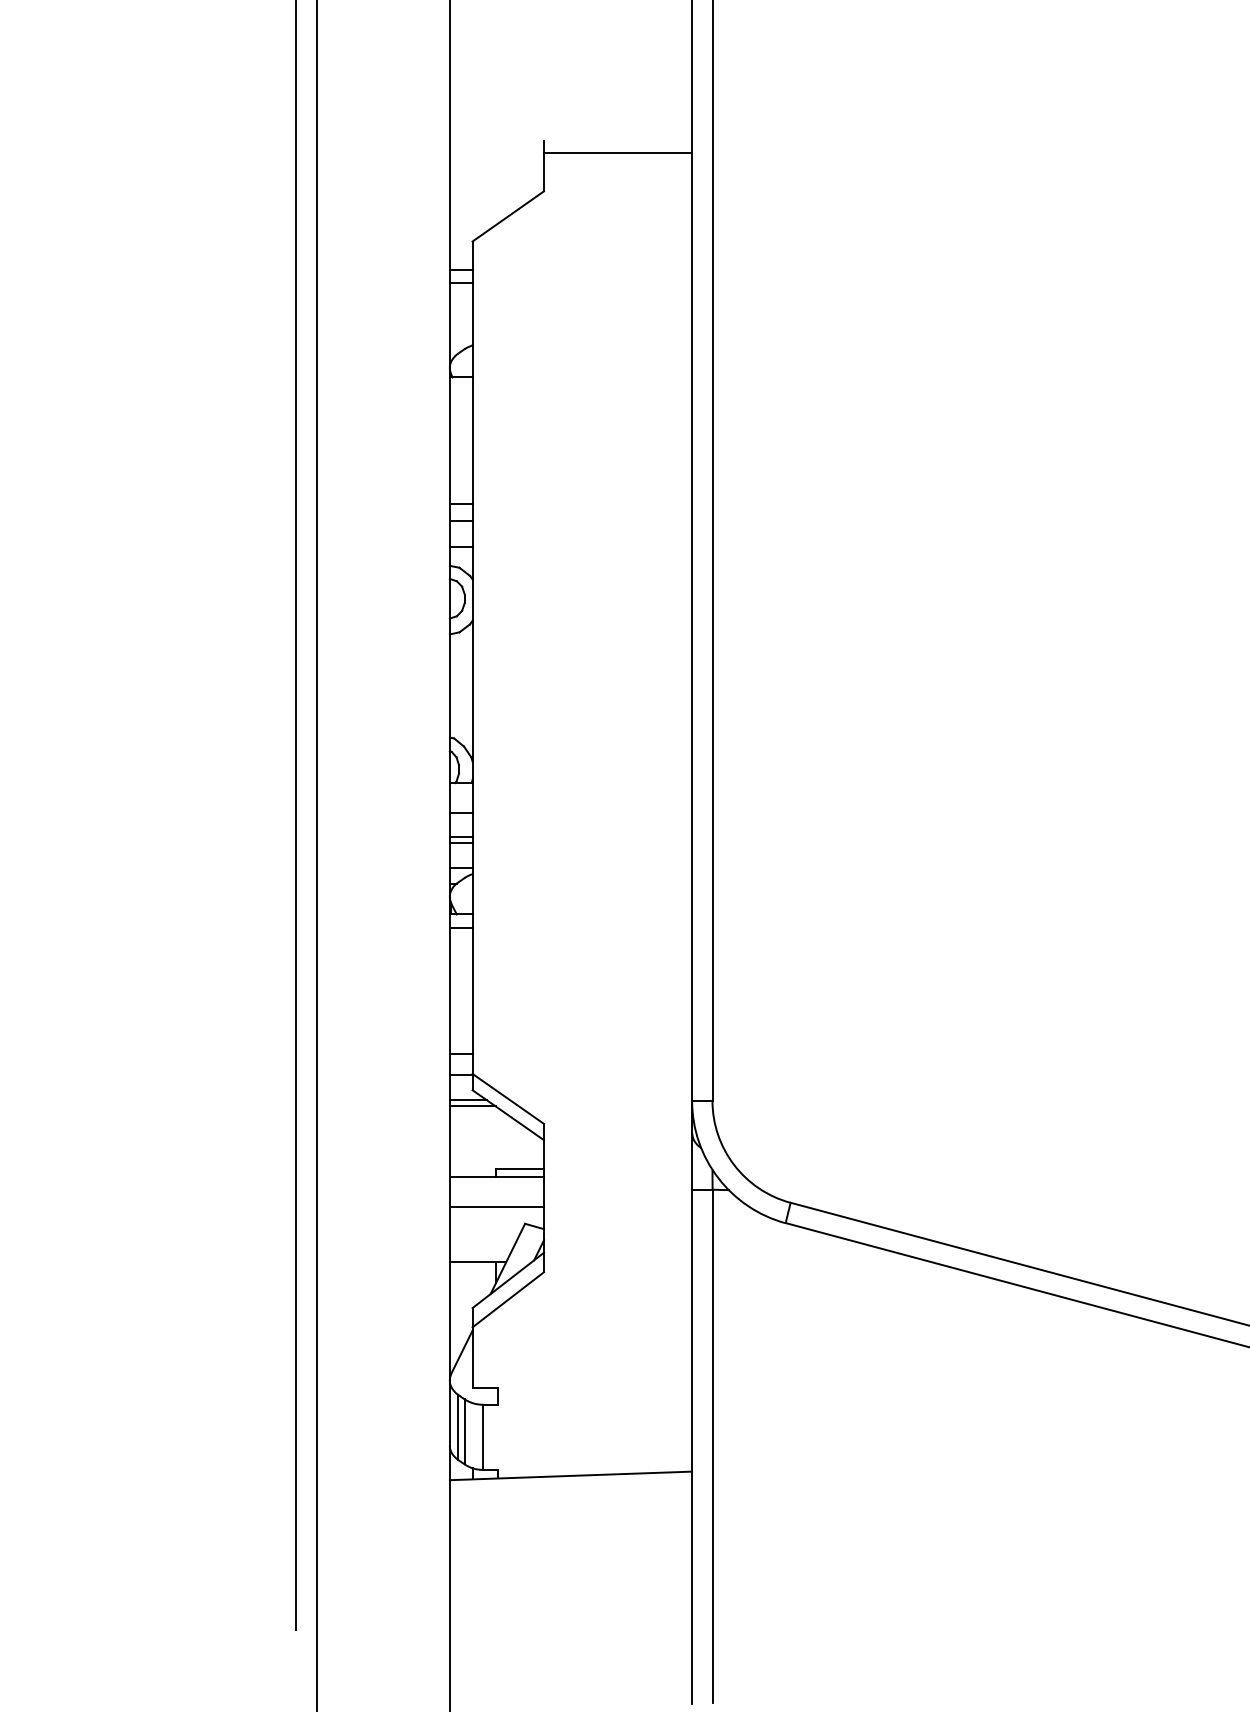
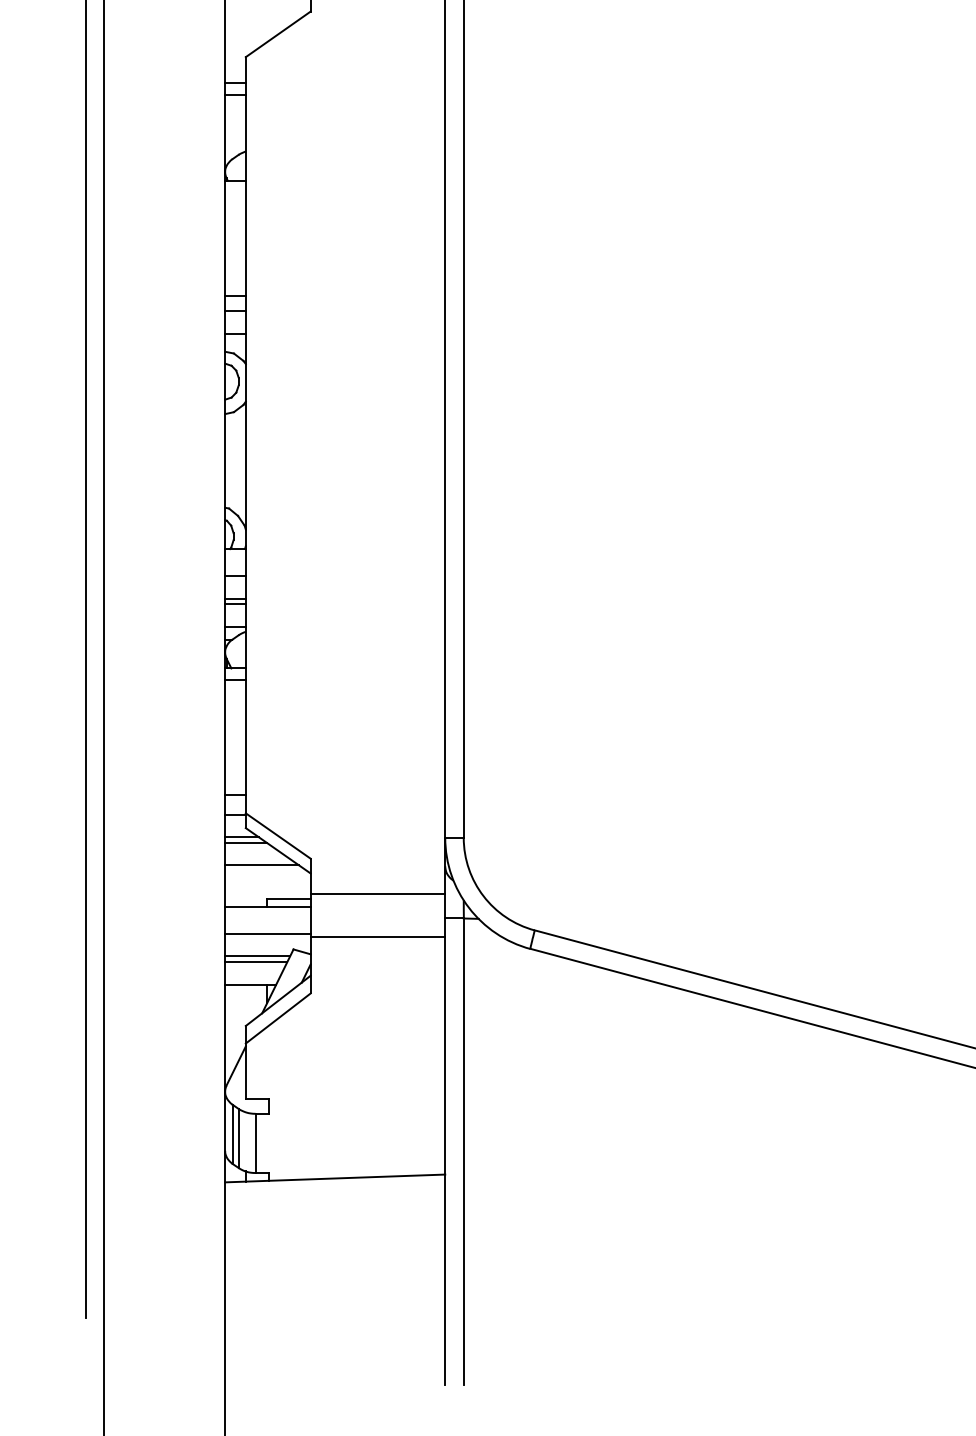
line: (490, 1131) -> (262, 865), added
line: (617, 1162) -> (377, 893), added
line: (617, 1209) -> (377, 936), added
line: (485, 1231) -> (257, 956), added
line: (483, 1237) -> (255, 961), added

